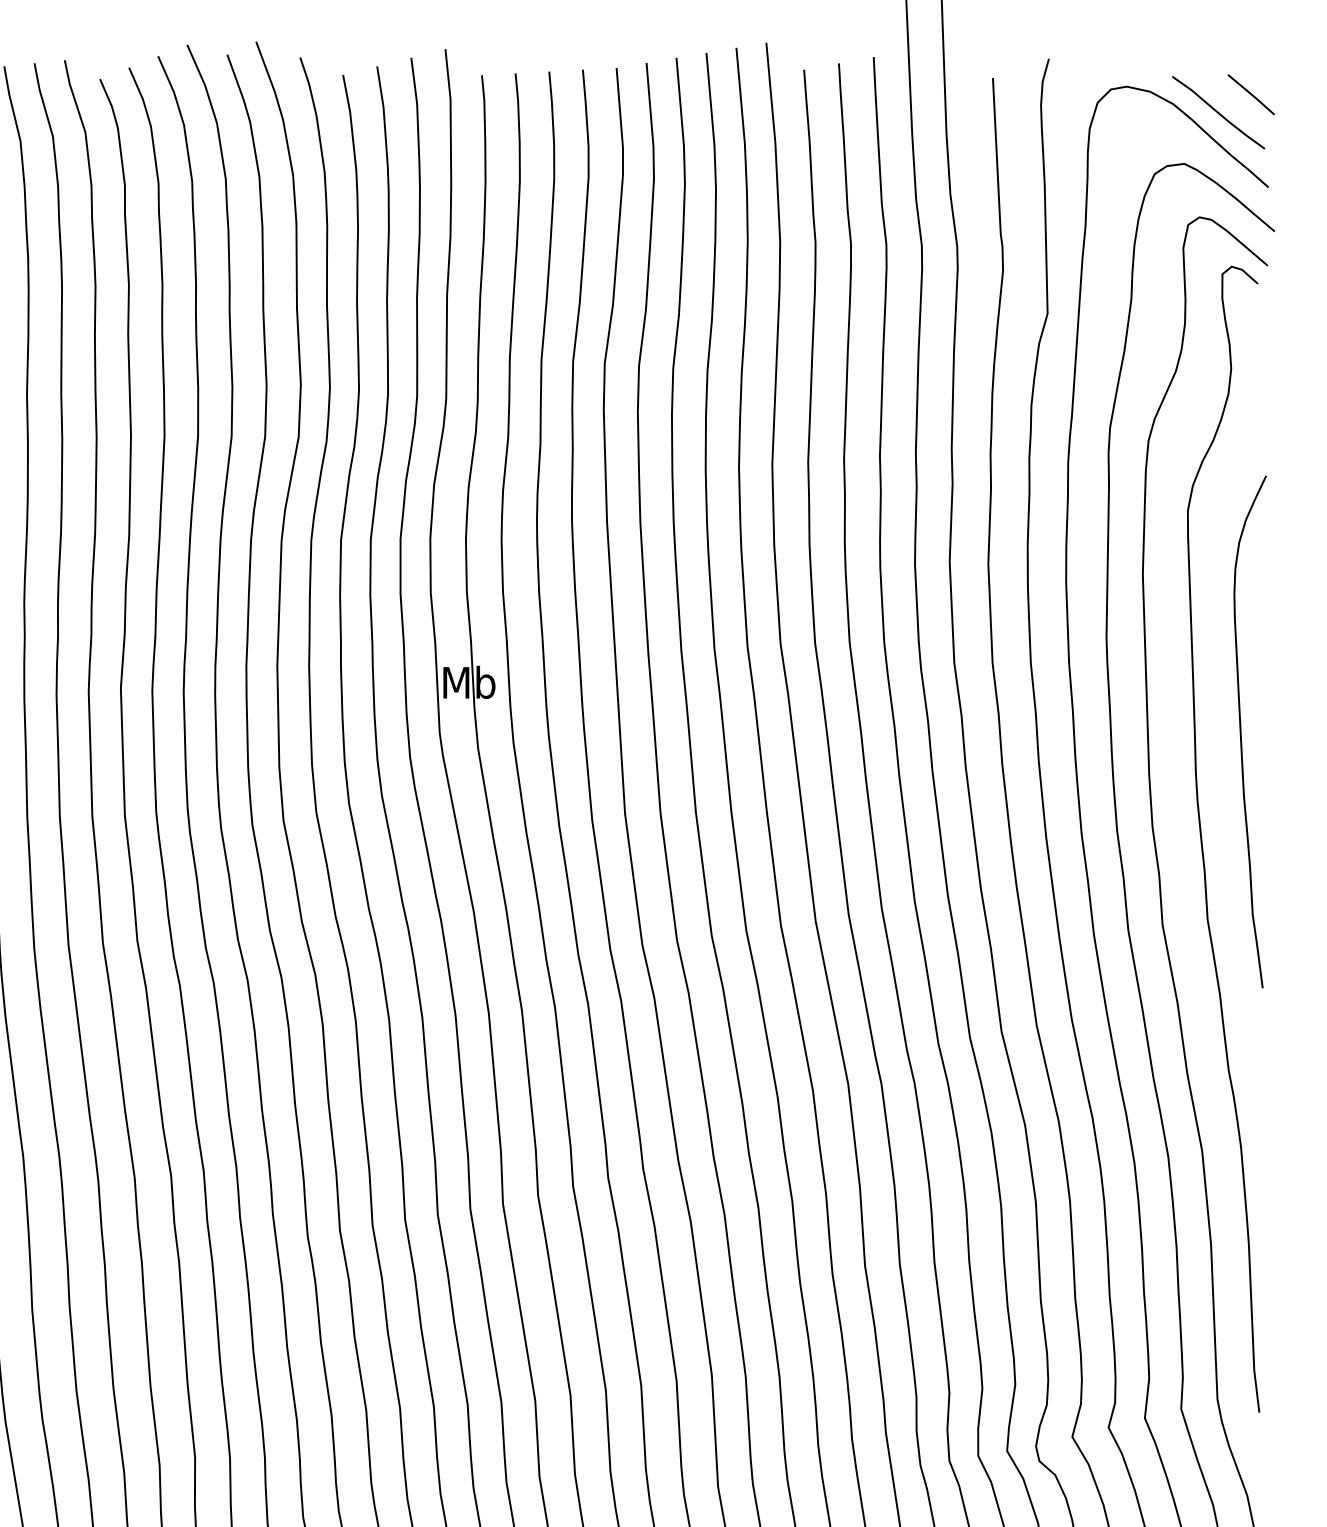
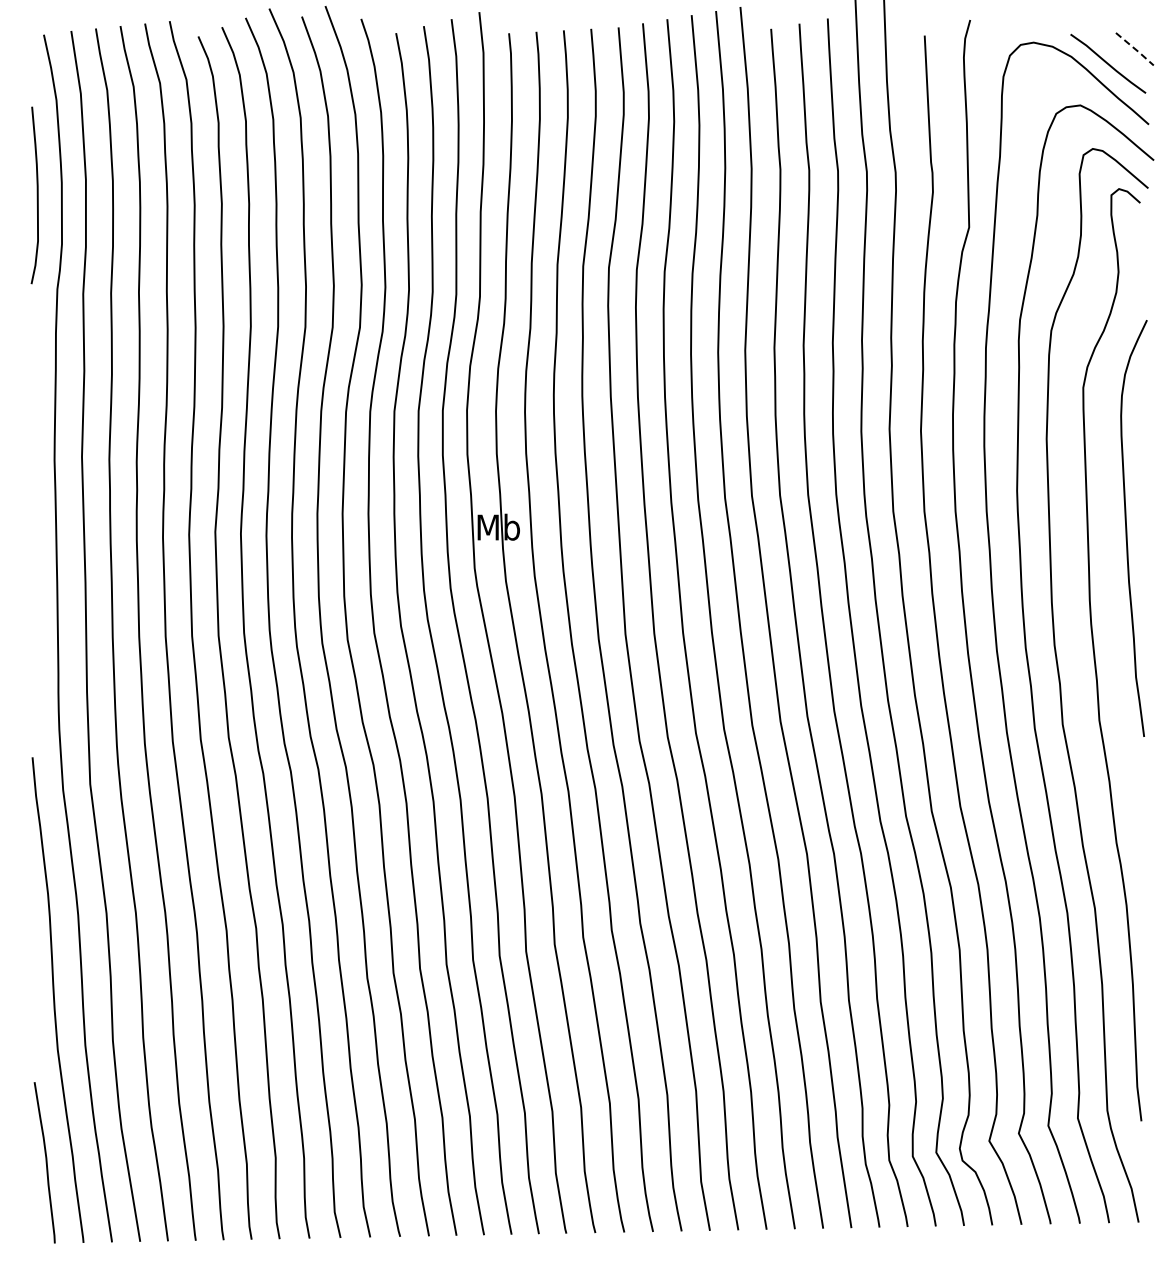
line: (1252, 95) -> (1135, 49), solid -> dashed
curve: (1242, 731) -> (1127, 528), moved

